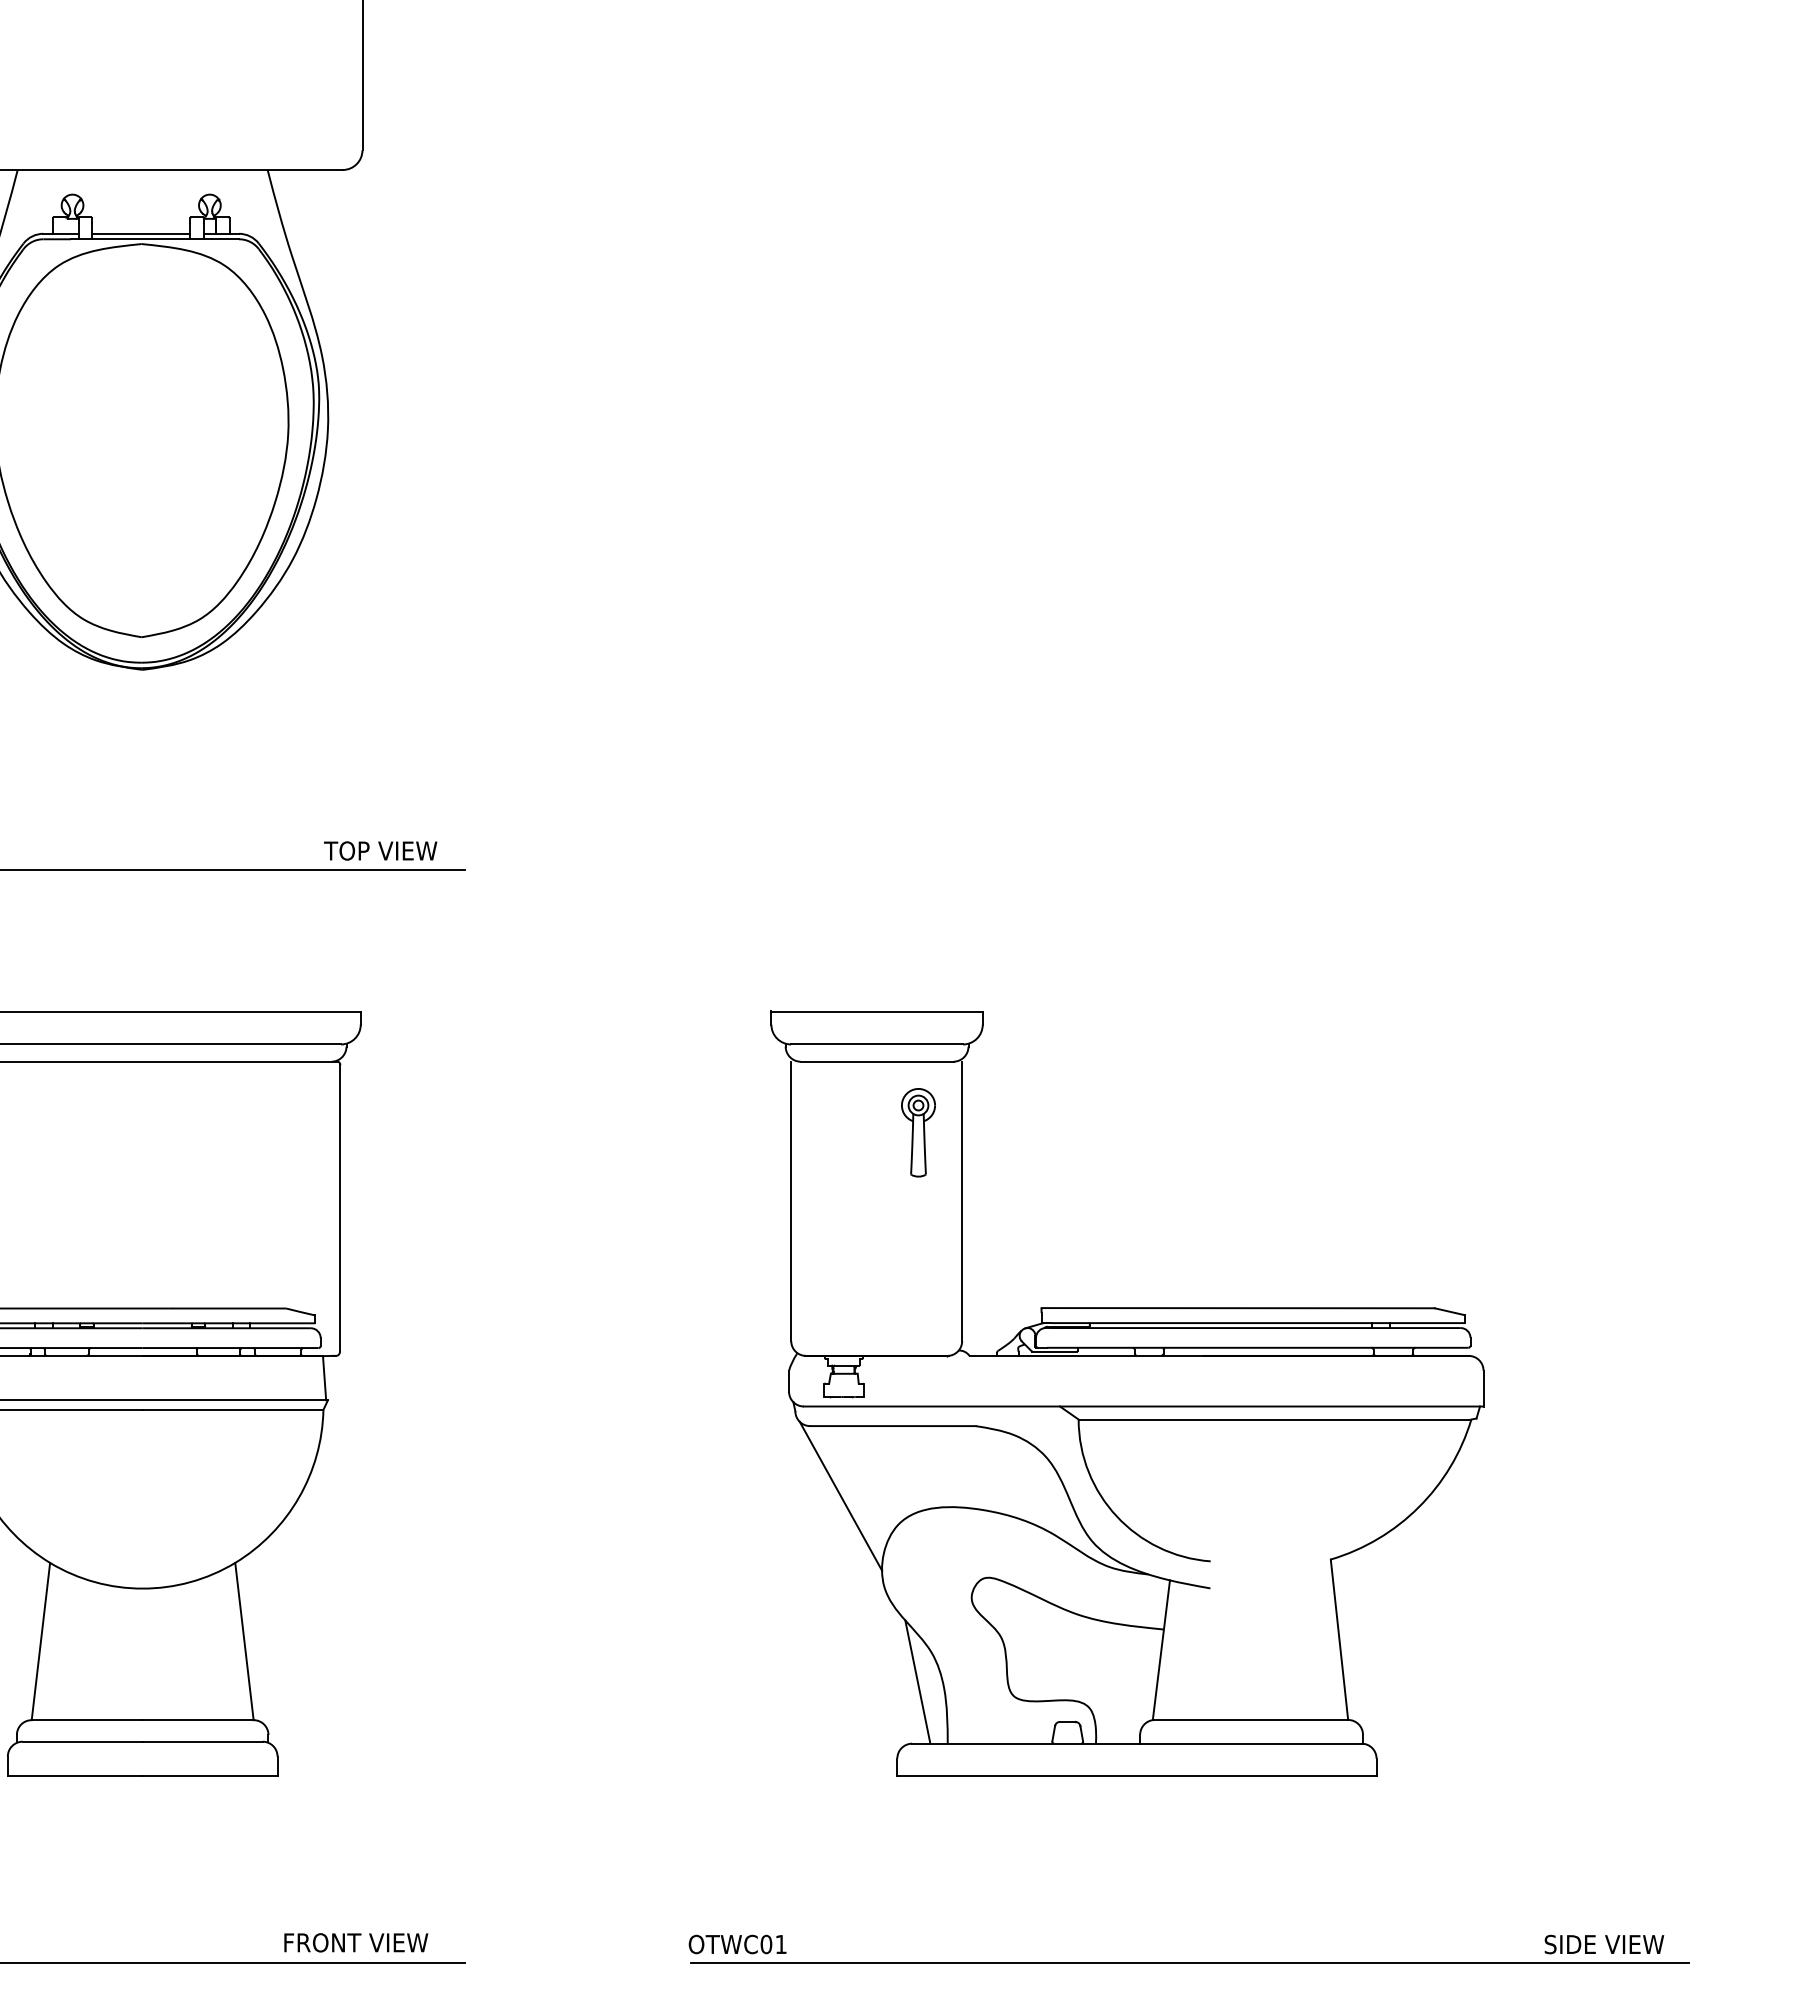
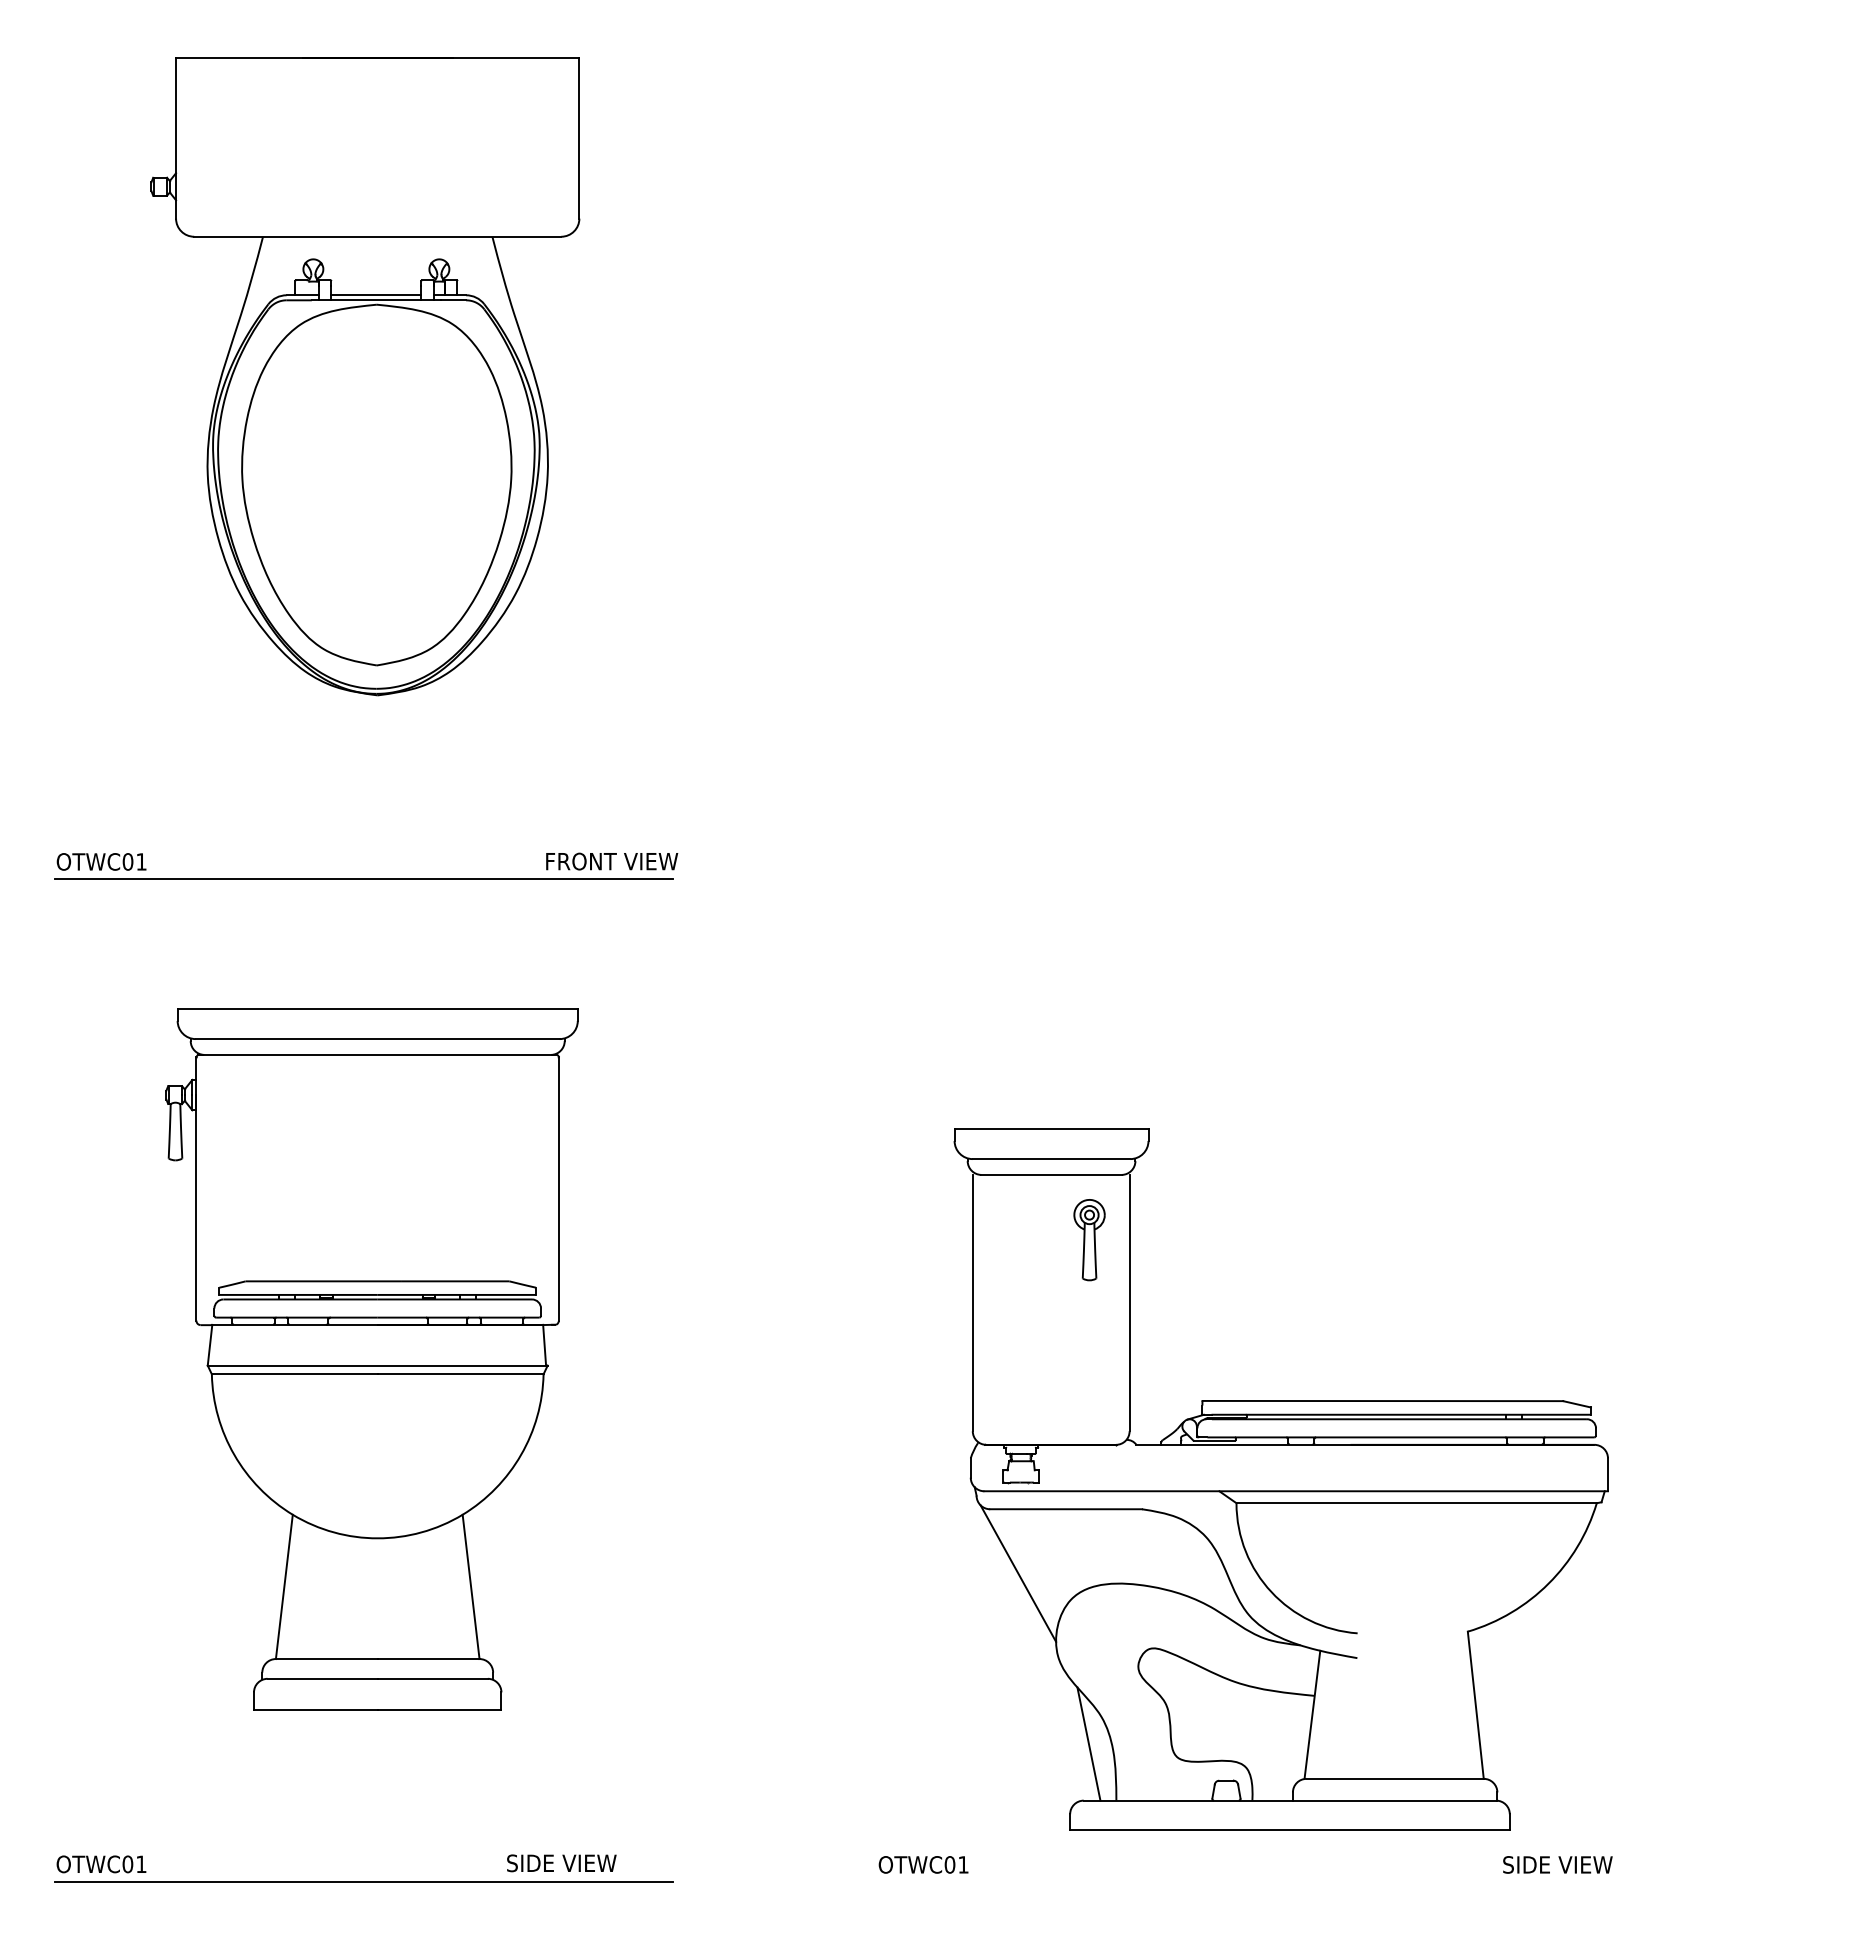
text: (397, 850) -> (611, 861), TOP VIEW -> FRONT VIEW
part: (1126, 1393) -> (1280, 1479), moved
text: (356, 1942) -> (573, 1863), FRONT VIEW -> SIDE VIEW
text: (1603, 1944) -> (1557, 1864), moved
line: (1189, 1962) -> (1338, 1881), removed

